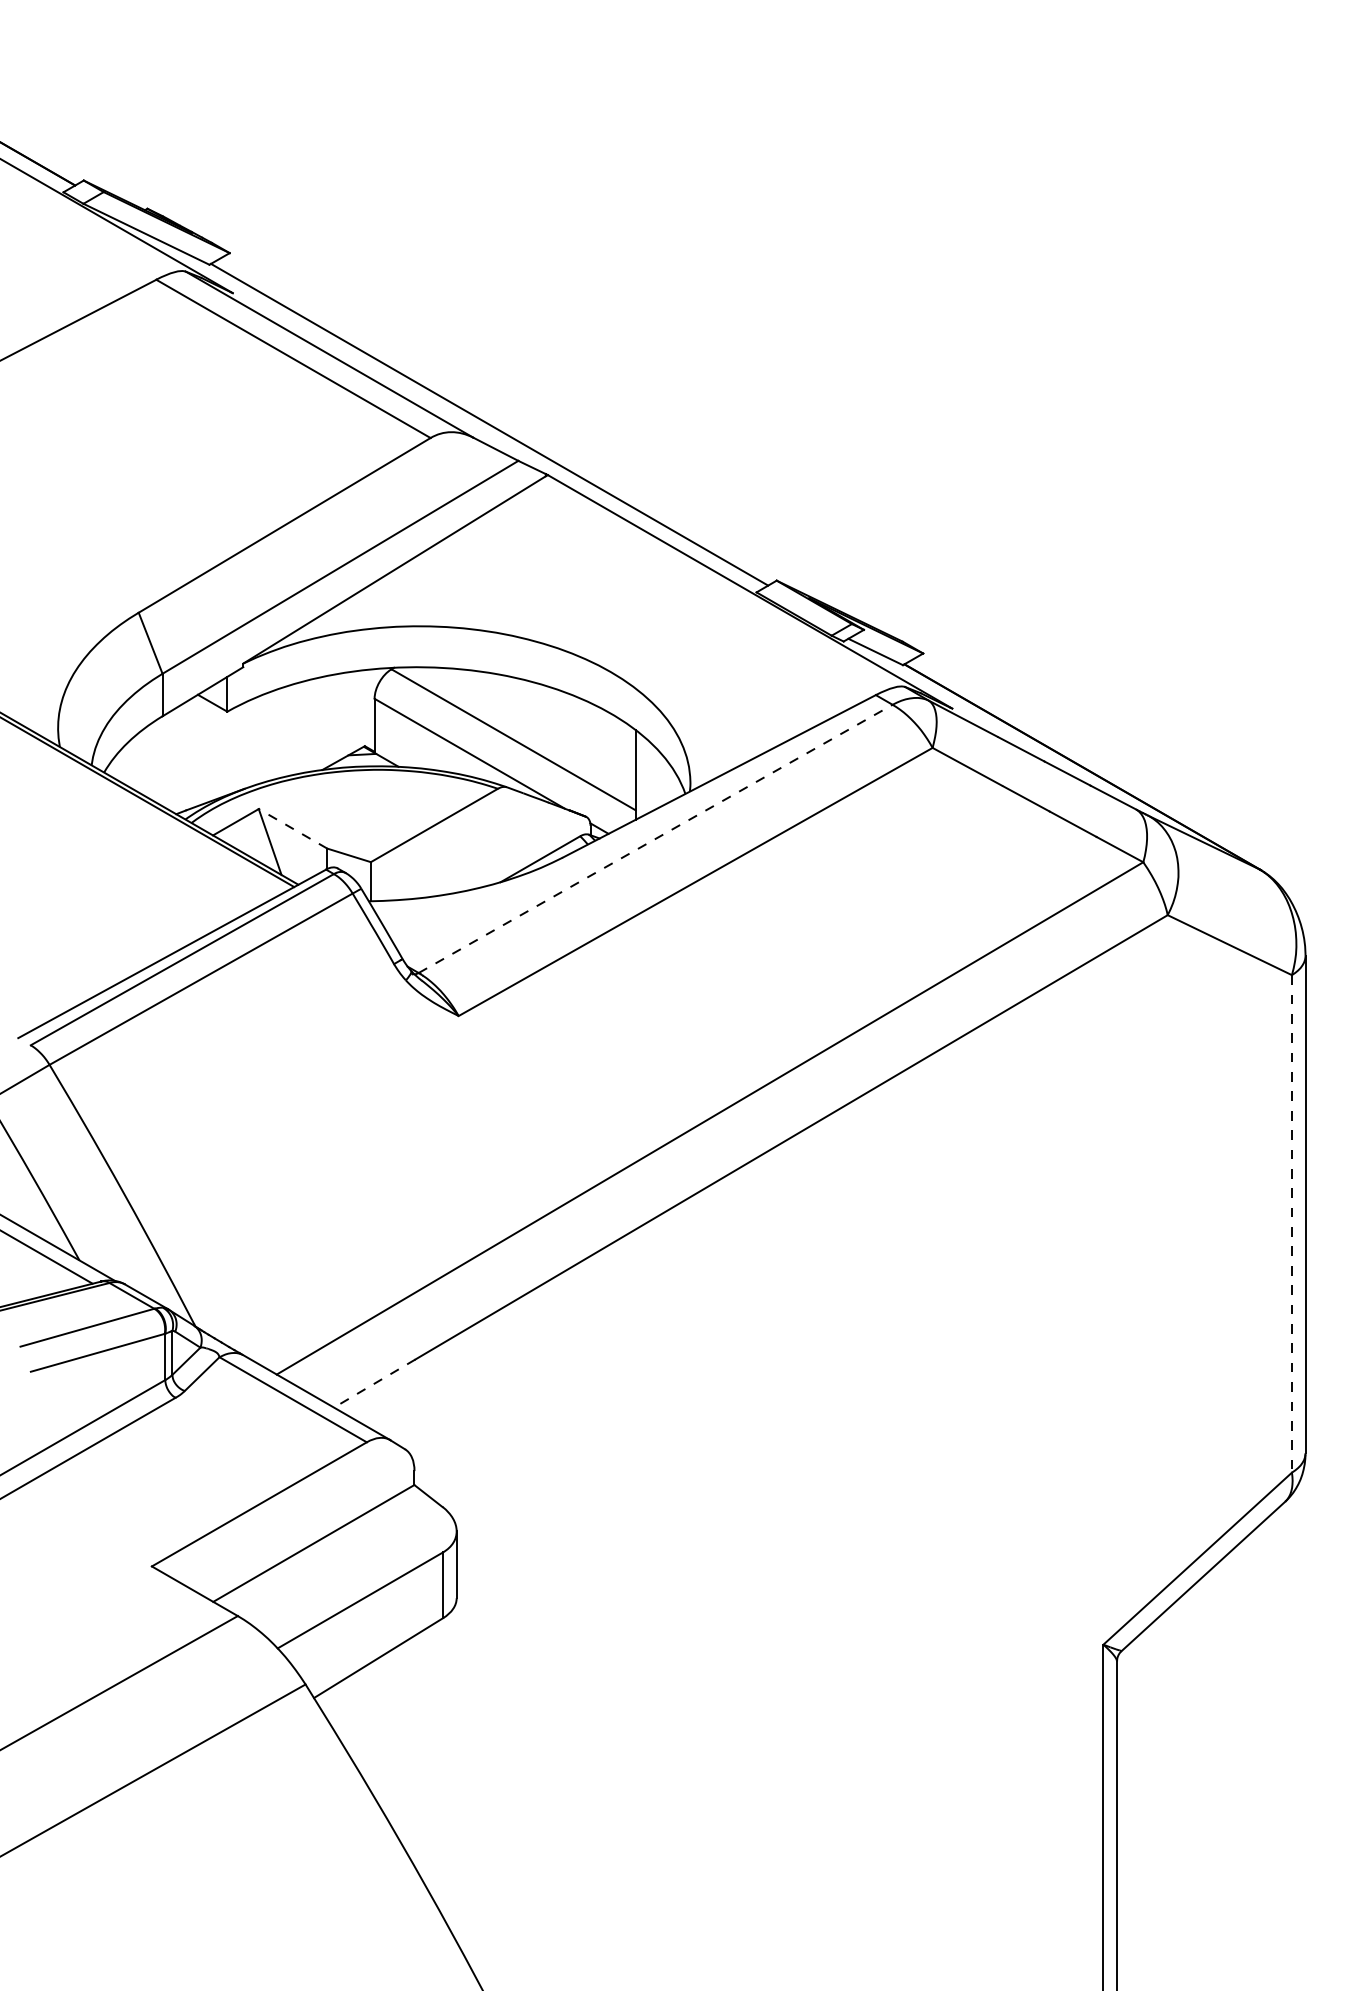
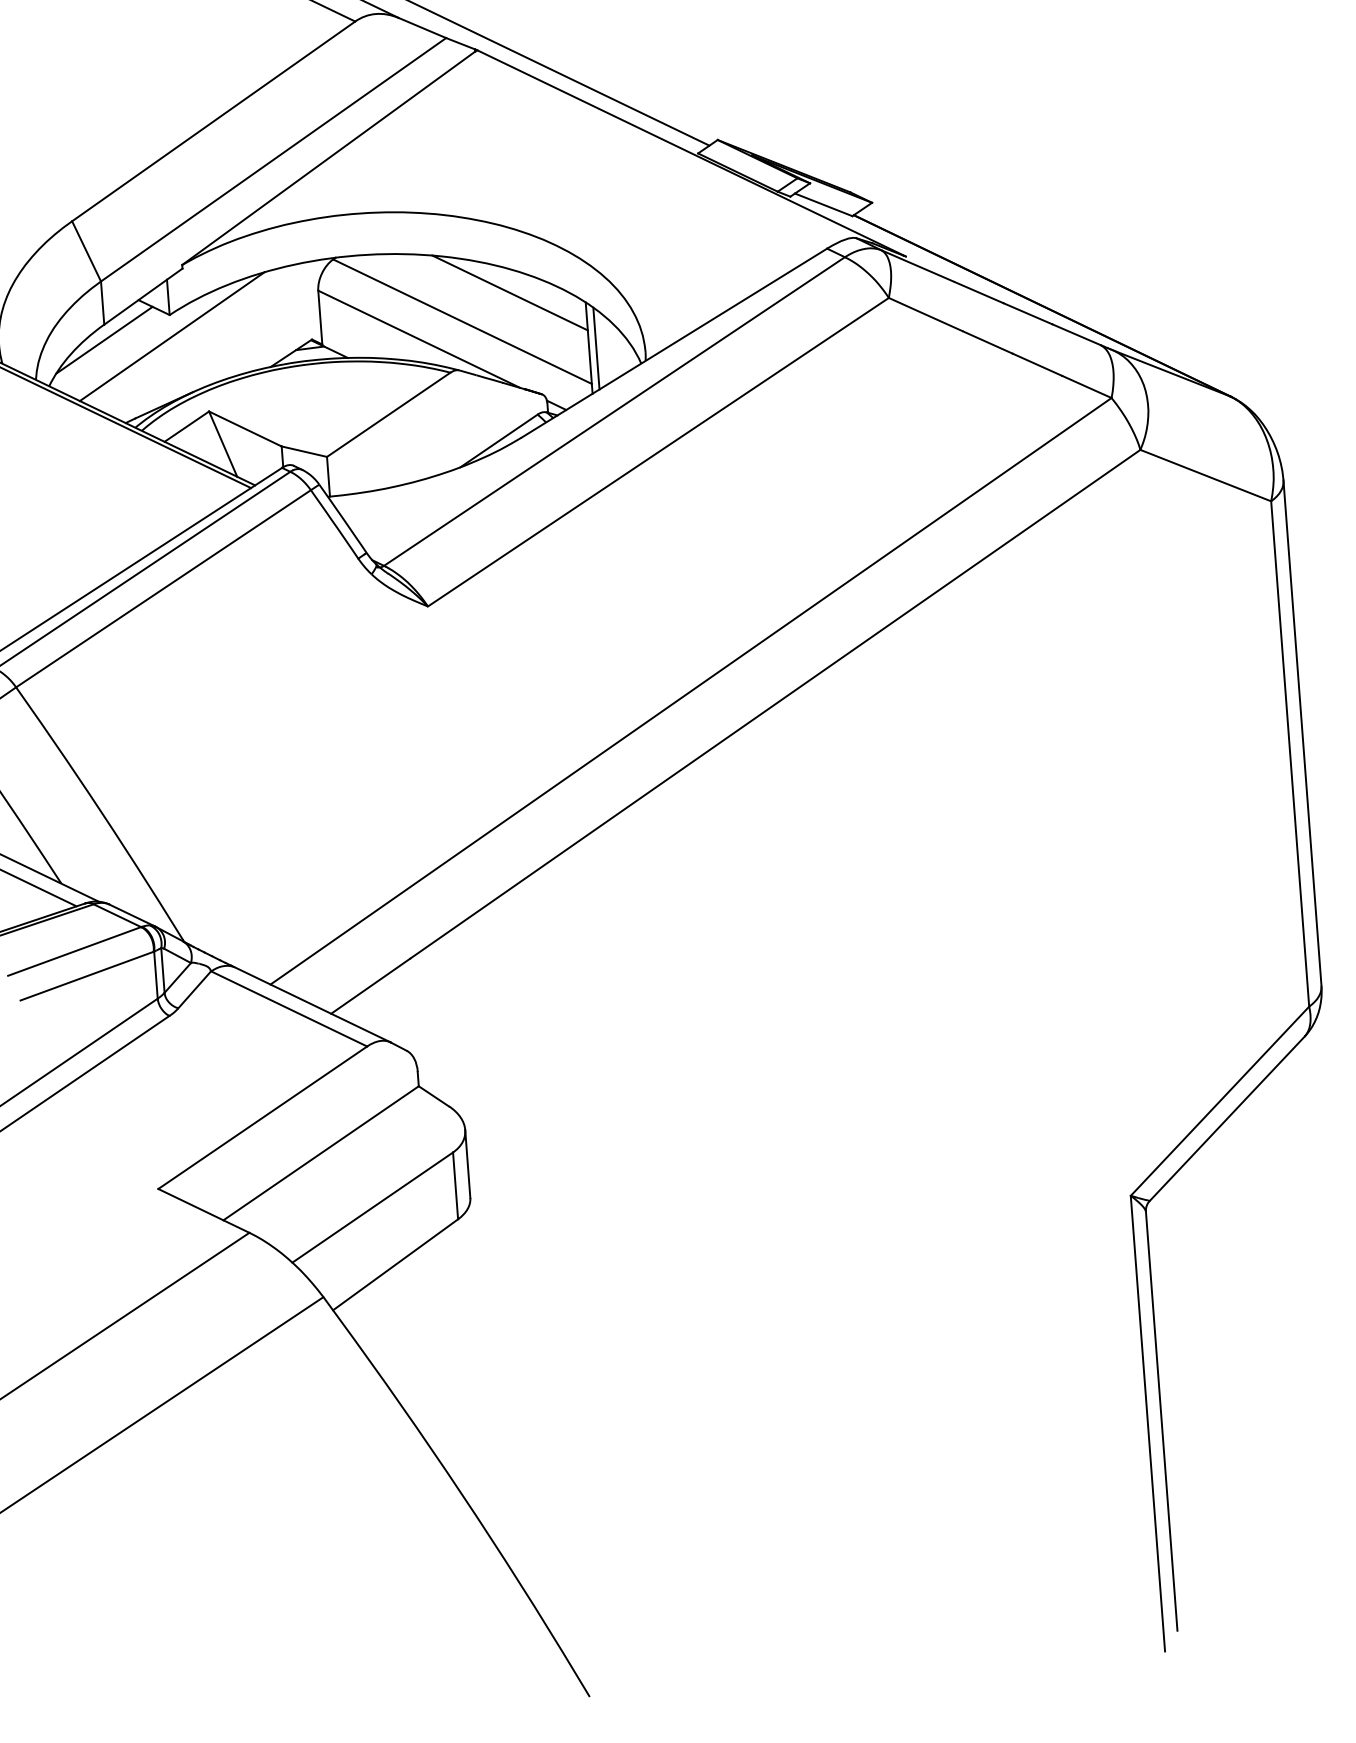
line: (561, 714) -> (509, 292), added
line: (161, 731) -> (104, 340), added
line: (228, 732) -> (172, 336), added
line: (642, 775) -> (596, 348), added
line: (293, 828) -> (245, 428), dashed -> solid
line: (656, 838) -> (615, 411), dashed -> solid
line: (1291, 1223) -> (1289, 753), dashed -> solid
line: (374, 1383) -> (370, 986), dashed -> solid

